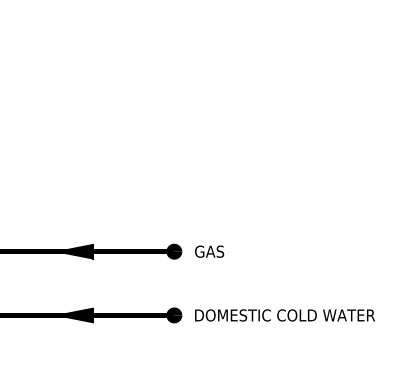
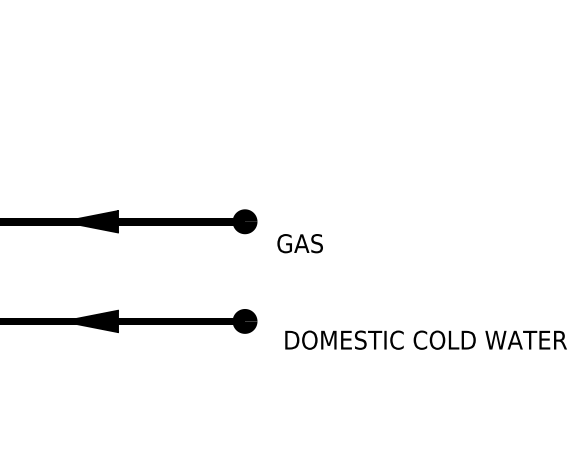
text: (209, 251) -> (300, 243), moved
text: (284, 315) -> (425, 340), moved

